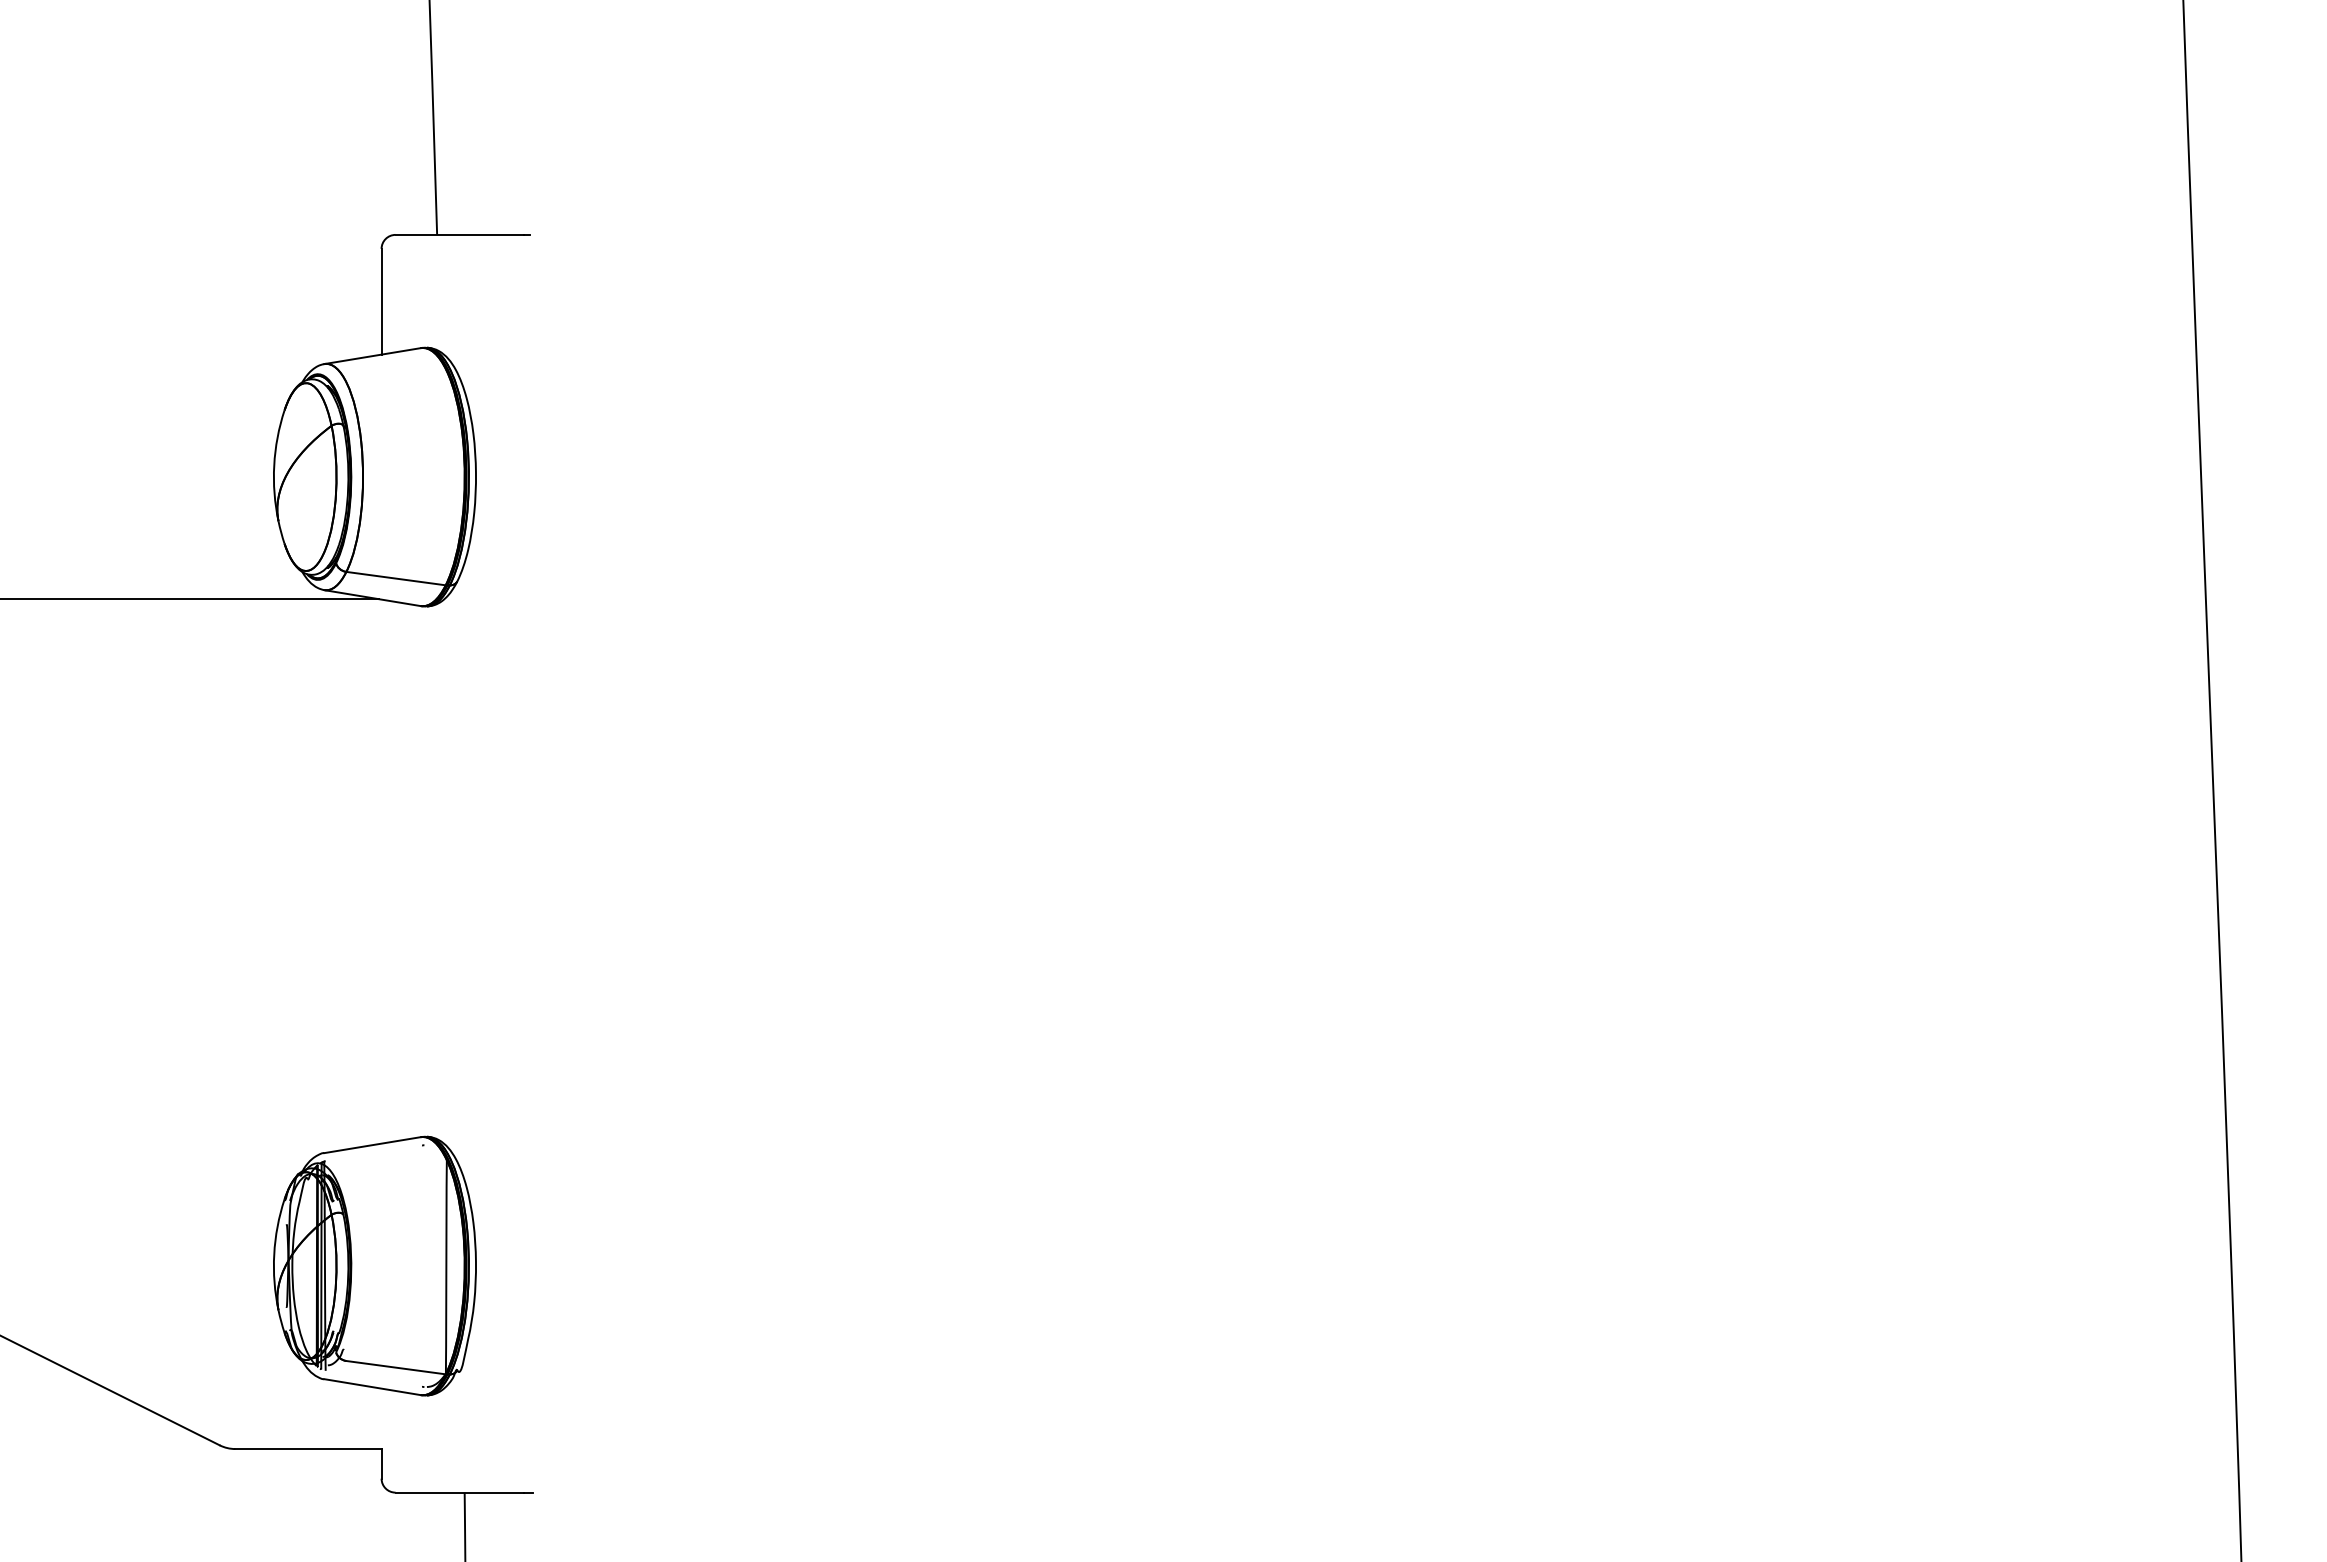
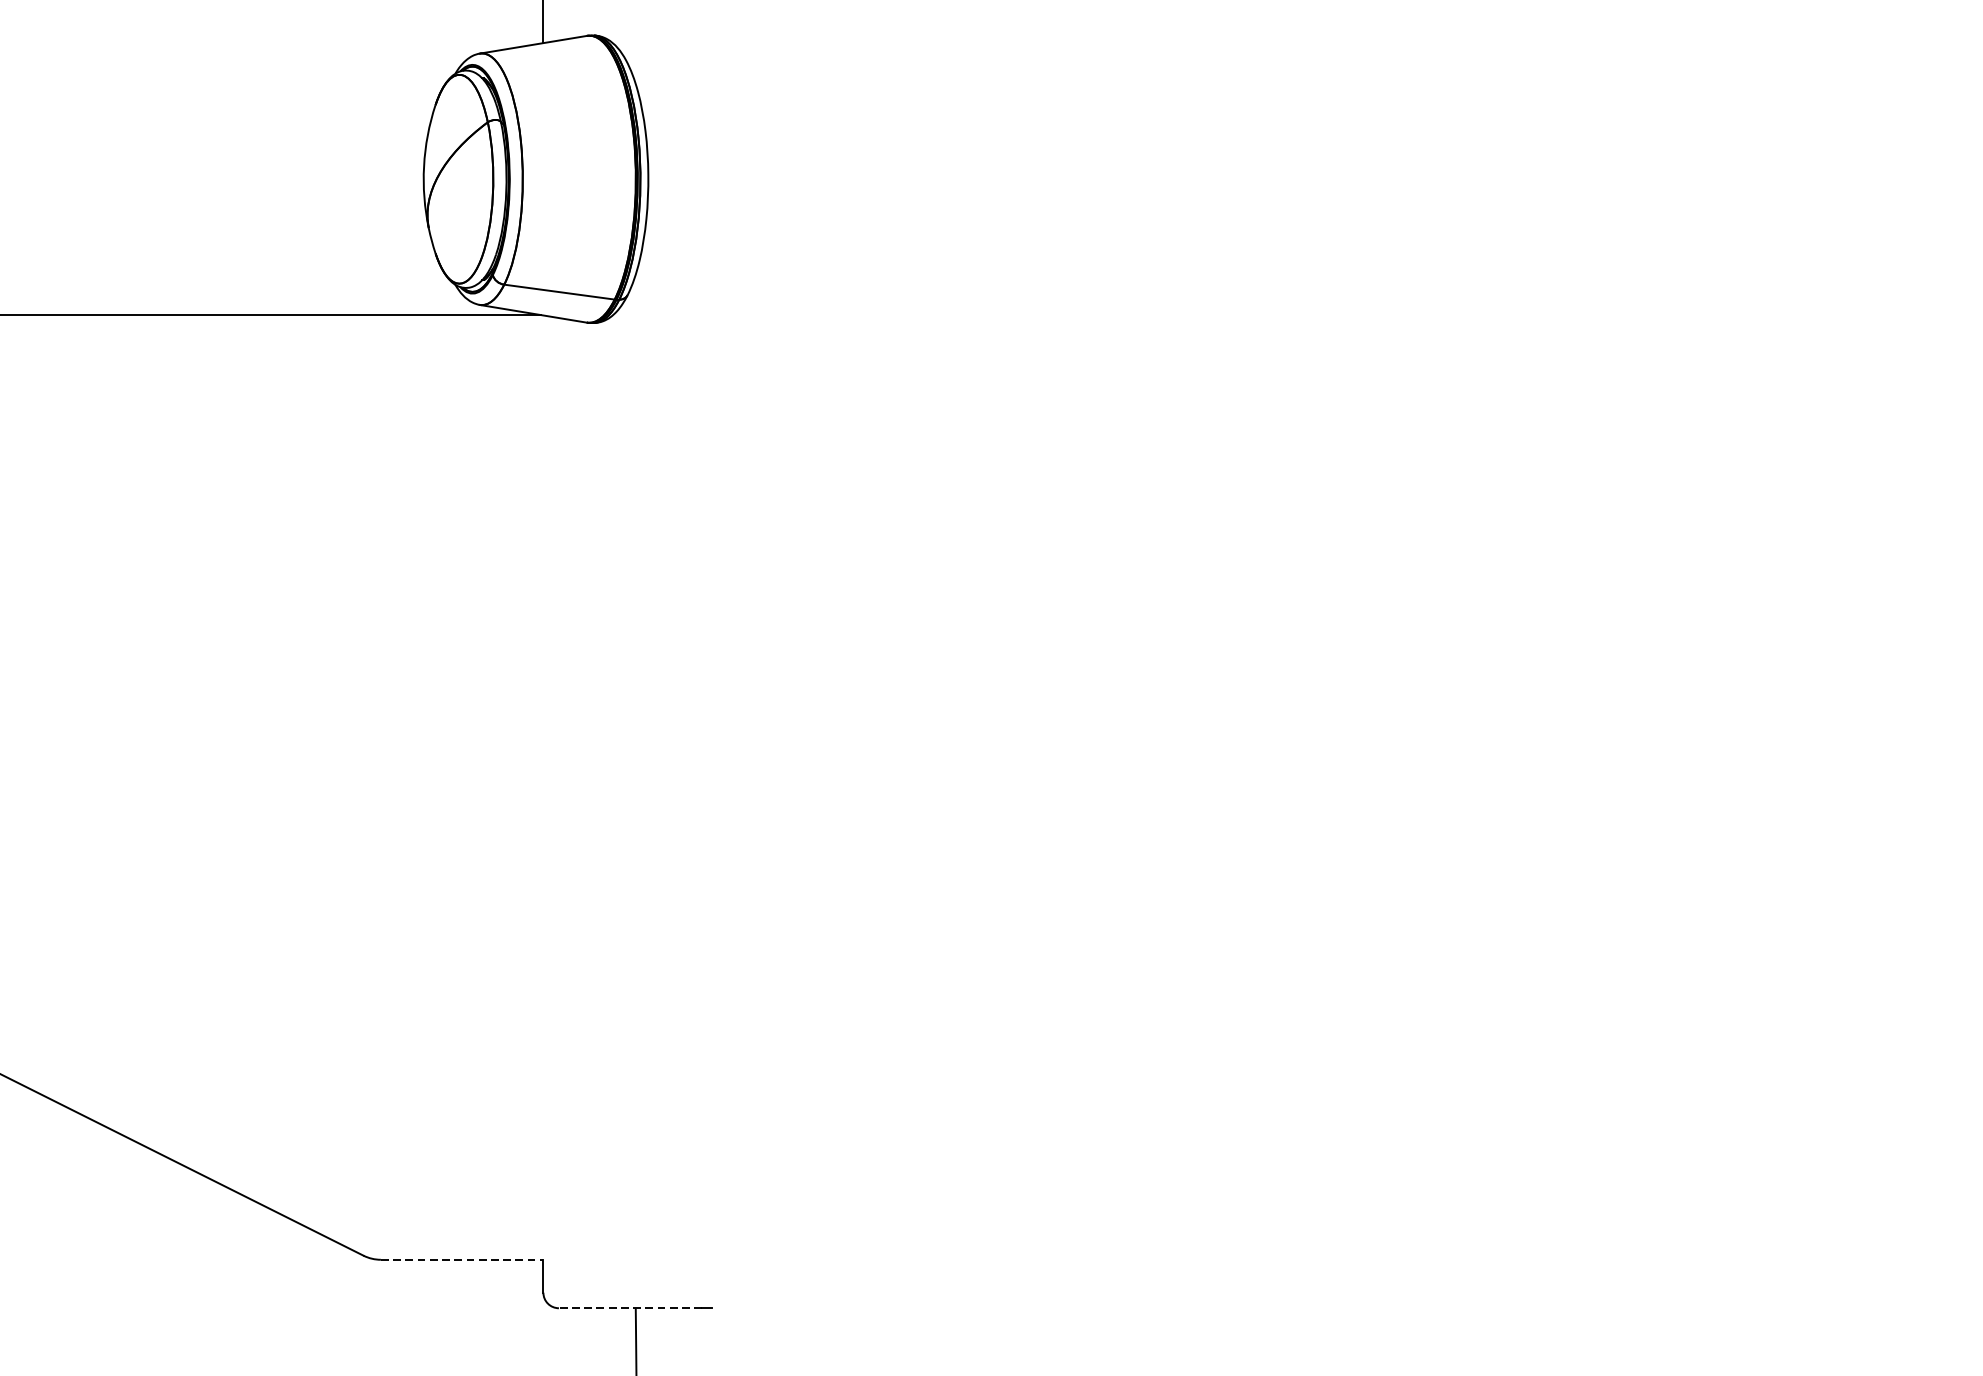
part: (374, 1265) -> (535, 1055), removed
line: (309, 1449) -> (463, 1260), solid -> dashed
line: (459, 1492) -> (630, 1308), solid -> dashed

